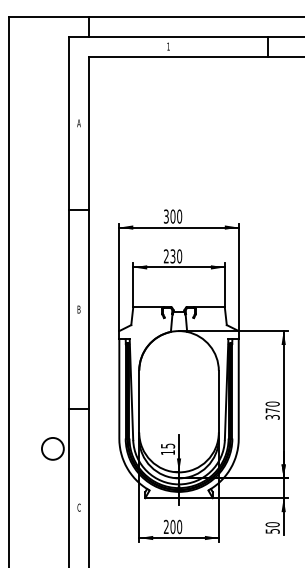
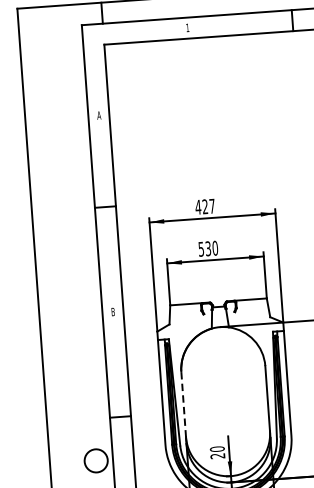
text: (172, 216) -> (204, 206), 300 -> 427
text: (166, 256) -> (201, 249), 230 -> 530
line: (139, 401) -> (183, 404), solid -> dashed
text: (168, 449) -> (218, 452), 15 -> 20

